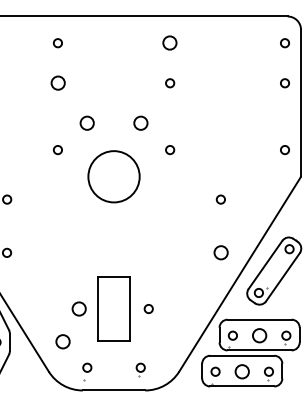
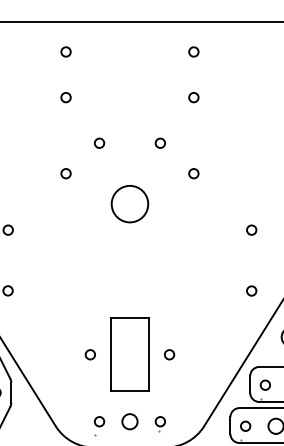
circle: (170, 43) -> (194, 52), size x0.62
circle: (57, 83) -> (65, 97), size x0.62
circle: (87, 123) -> (99, 143), size x0.62
circle: (140, 123) -> (160, 143), size x0.62
circle: (114, 176) -> (130, 203), size x0.62
circle: (220, 253) -> (251, 291), size x0.62
circle: (79, 308) -> (90, 354), size x0.62
circle: (62, 341) -> (129, 421), moved

